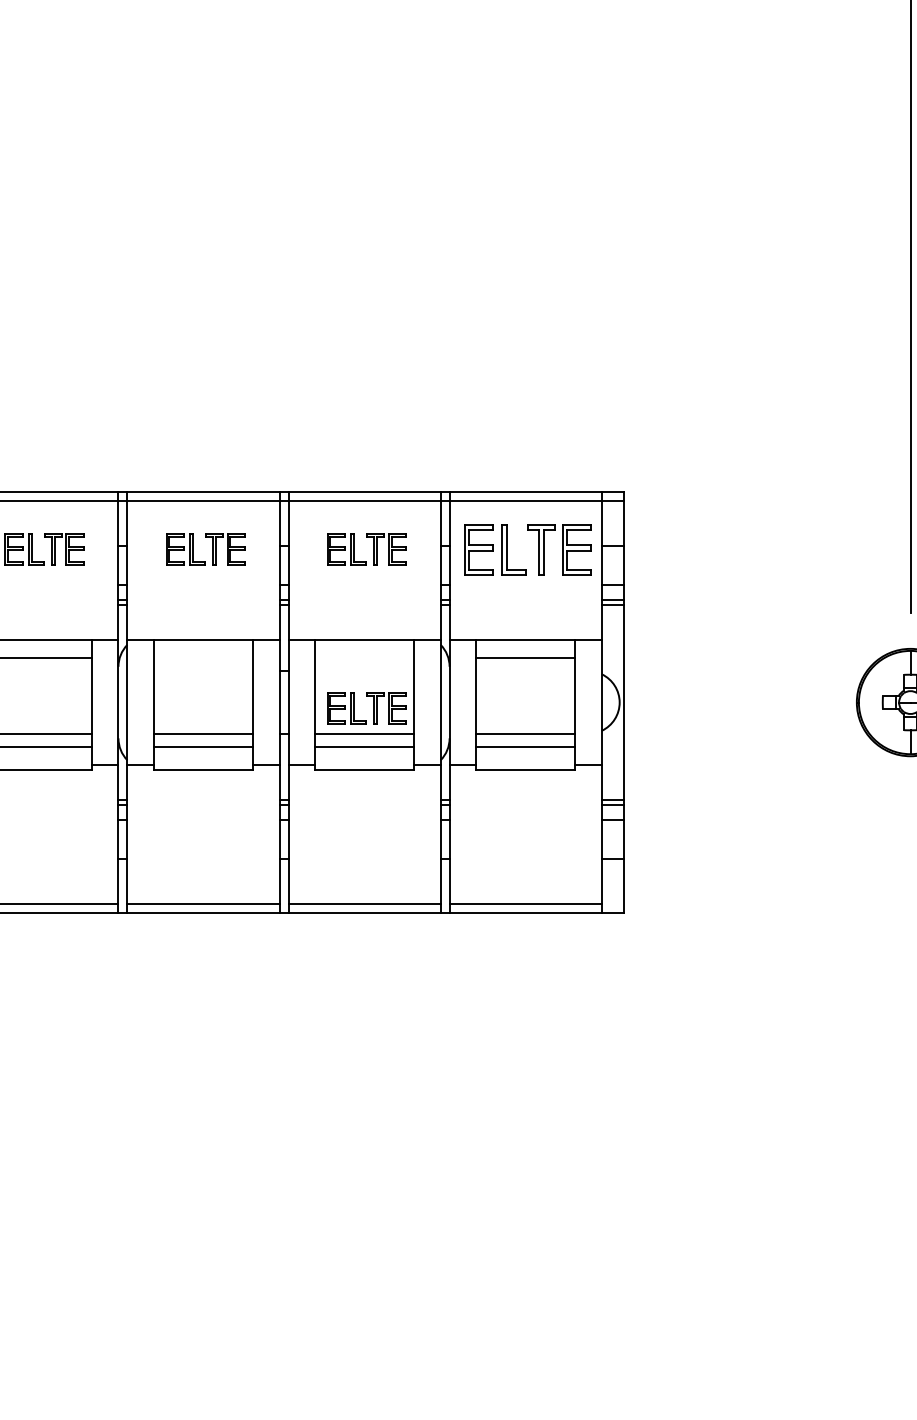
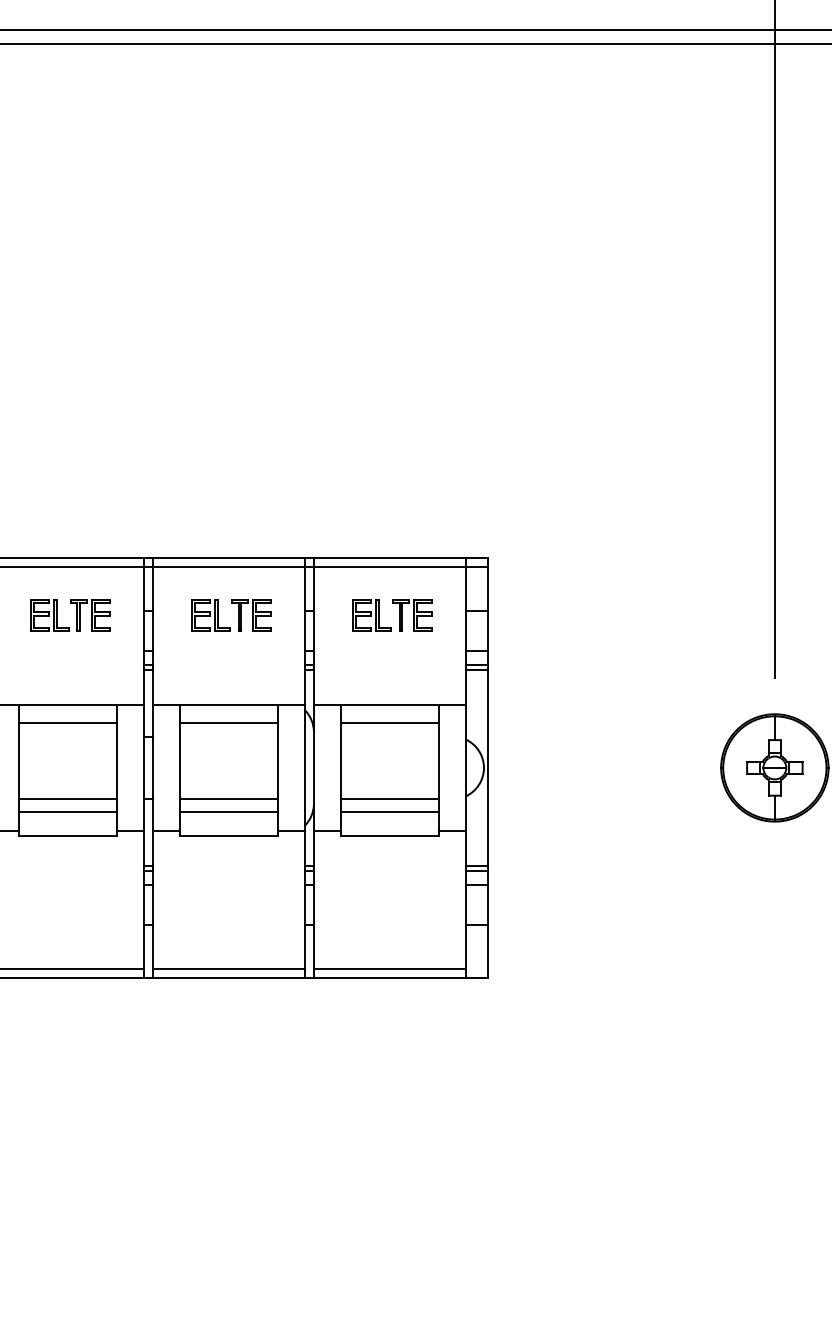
part: (528, 549) -> (392, 614), size x0.62
line: (203, 657) -> (67, 722), added
line: (364, 657) -> (228, 722), added
part: (373, 708) -> (237, 773), removed

